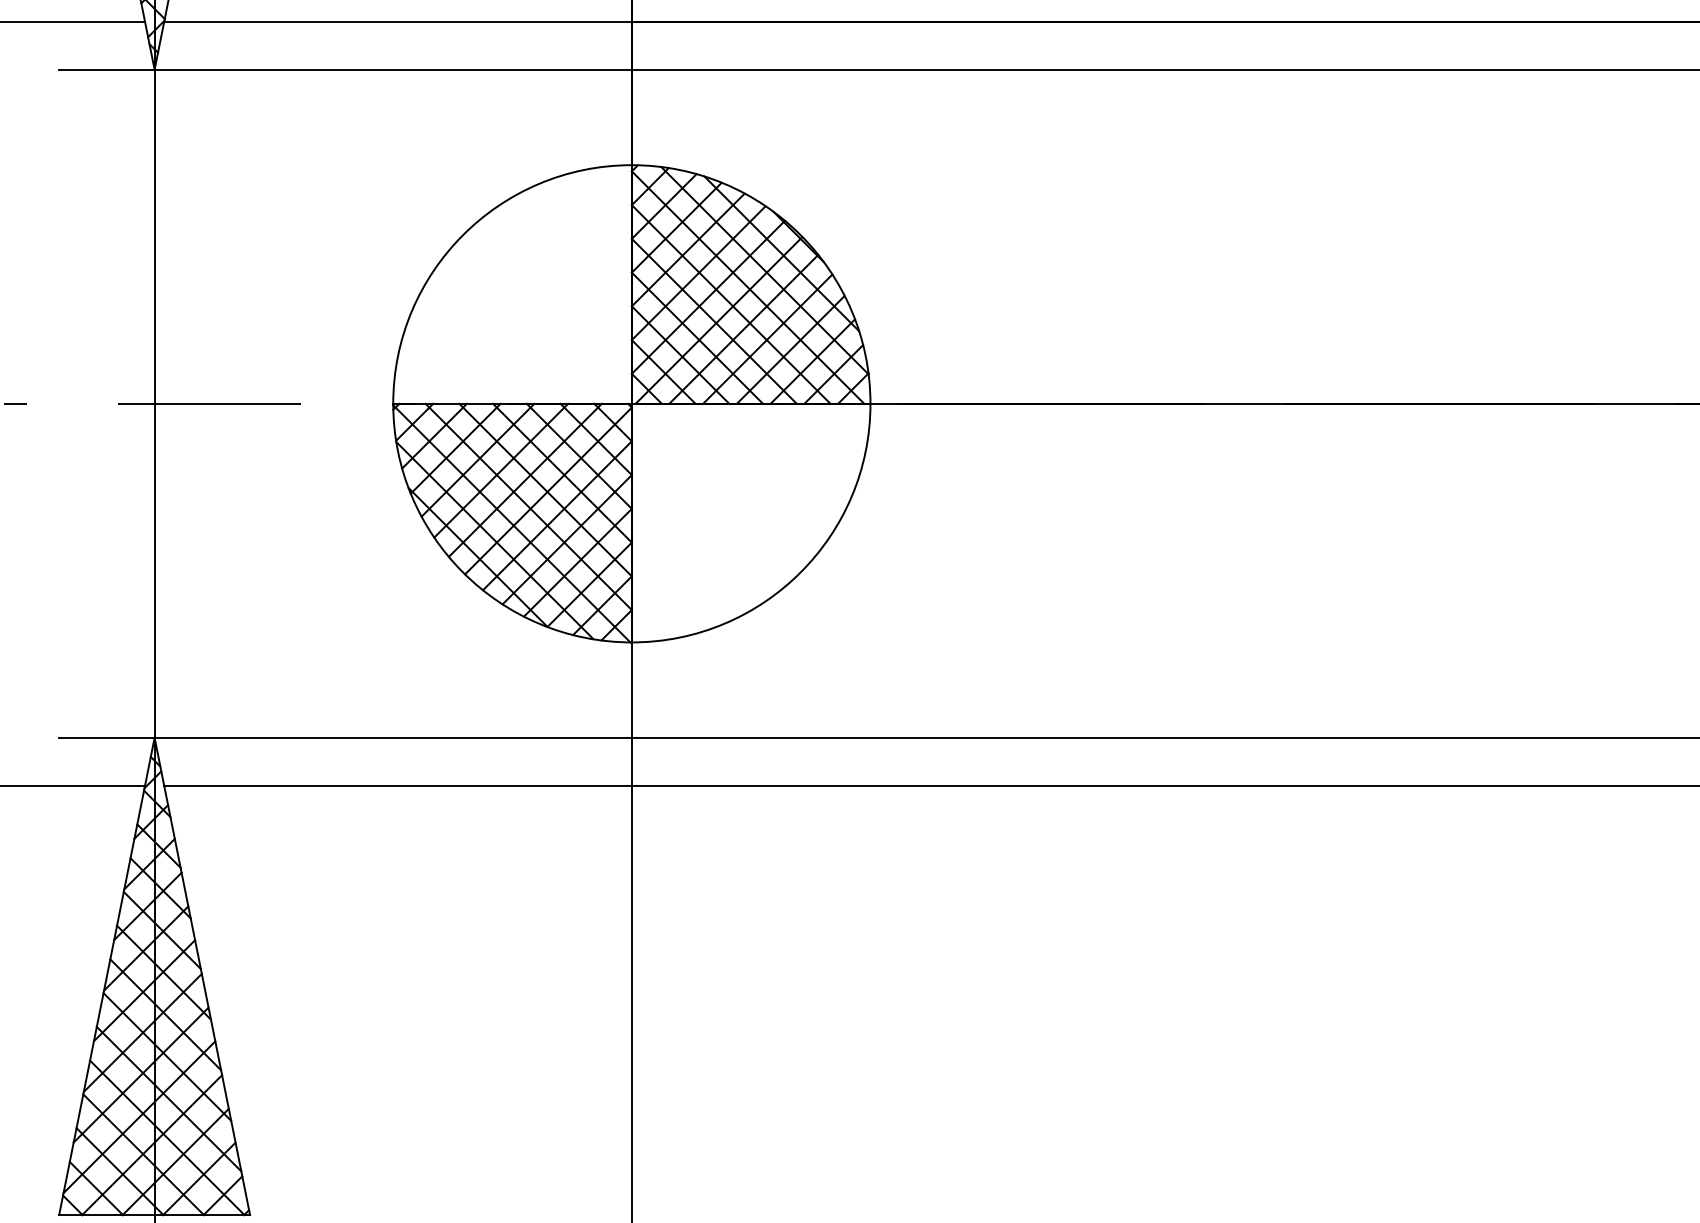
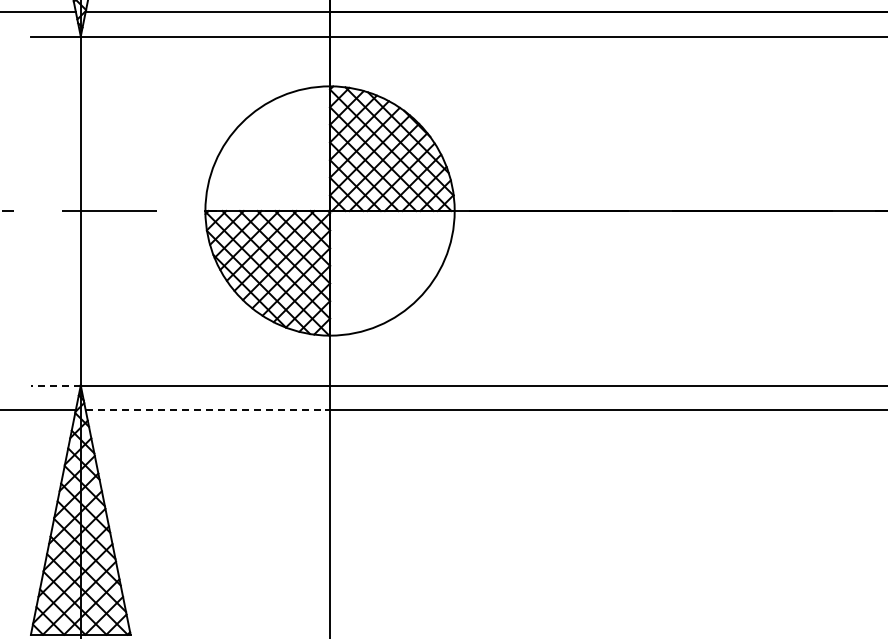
line: (106, 737) -> (55, 385), solid -> dashed
line: (399, 785) -> (208, 410), solid -> dashed

